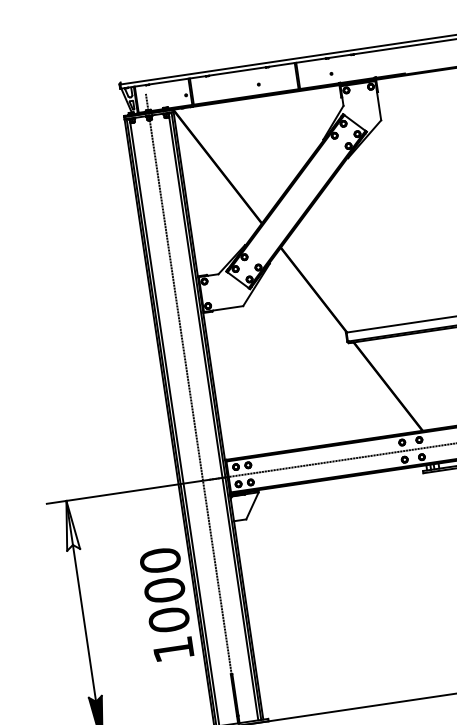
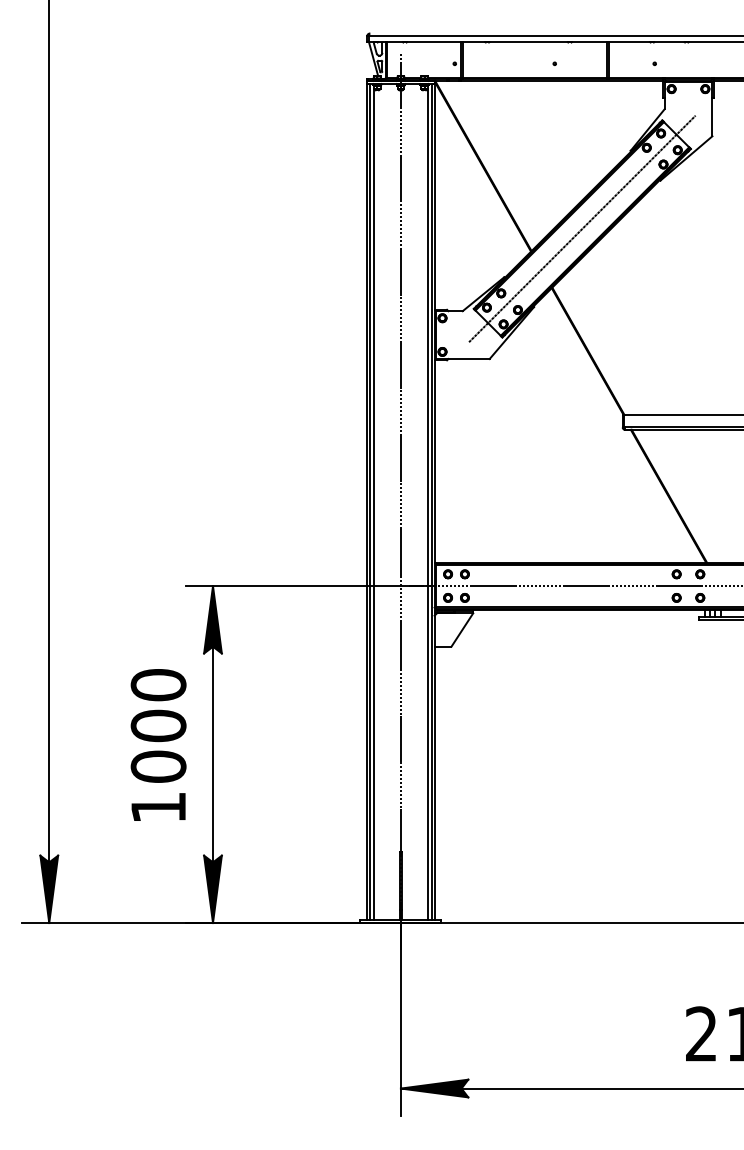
line: (296, 201) -> (582, 228), added
fill: (69, 525) -> (212, 619), added
text: (166, 603) -> (158, 744), moved

